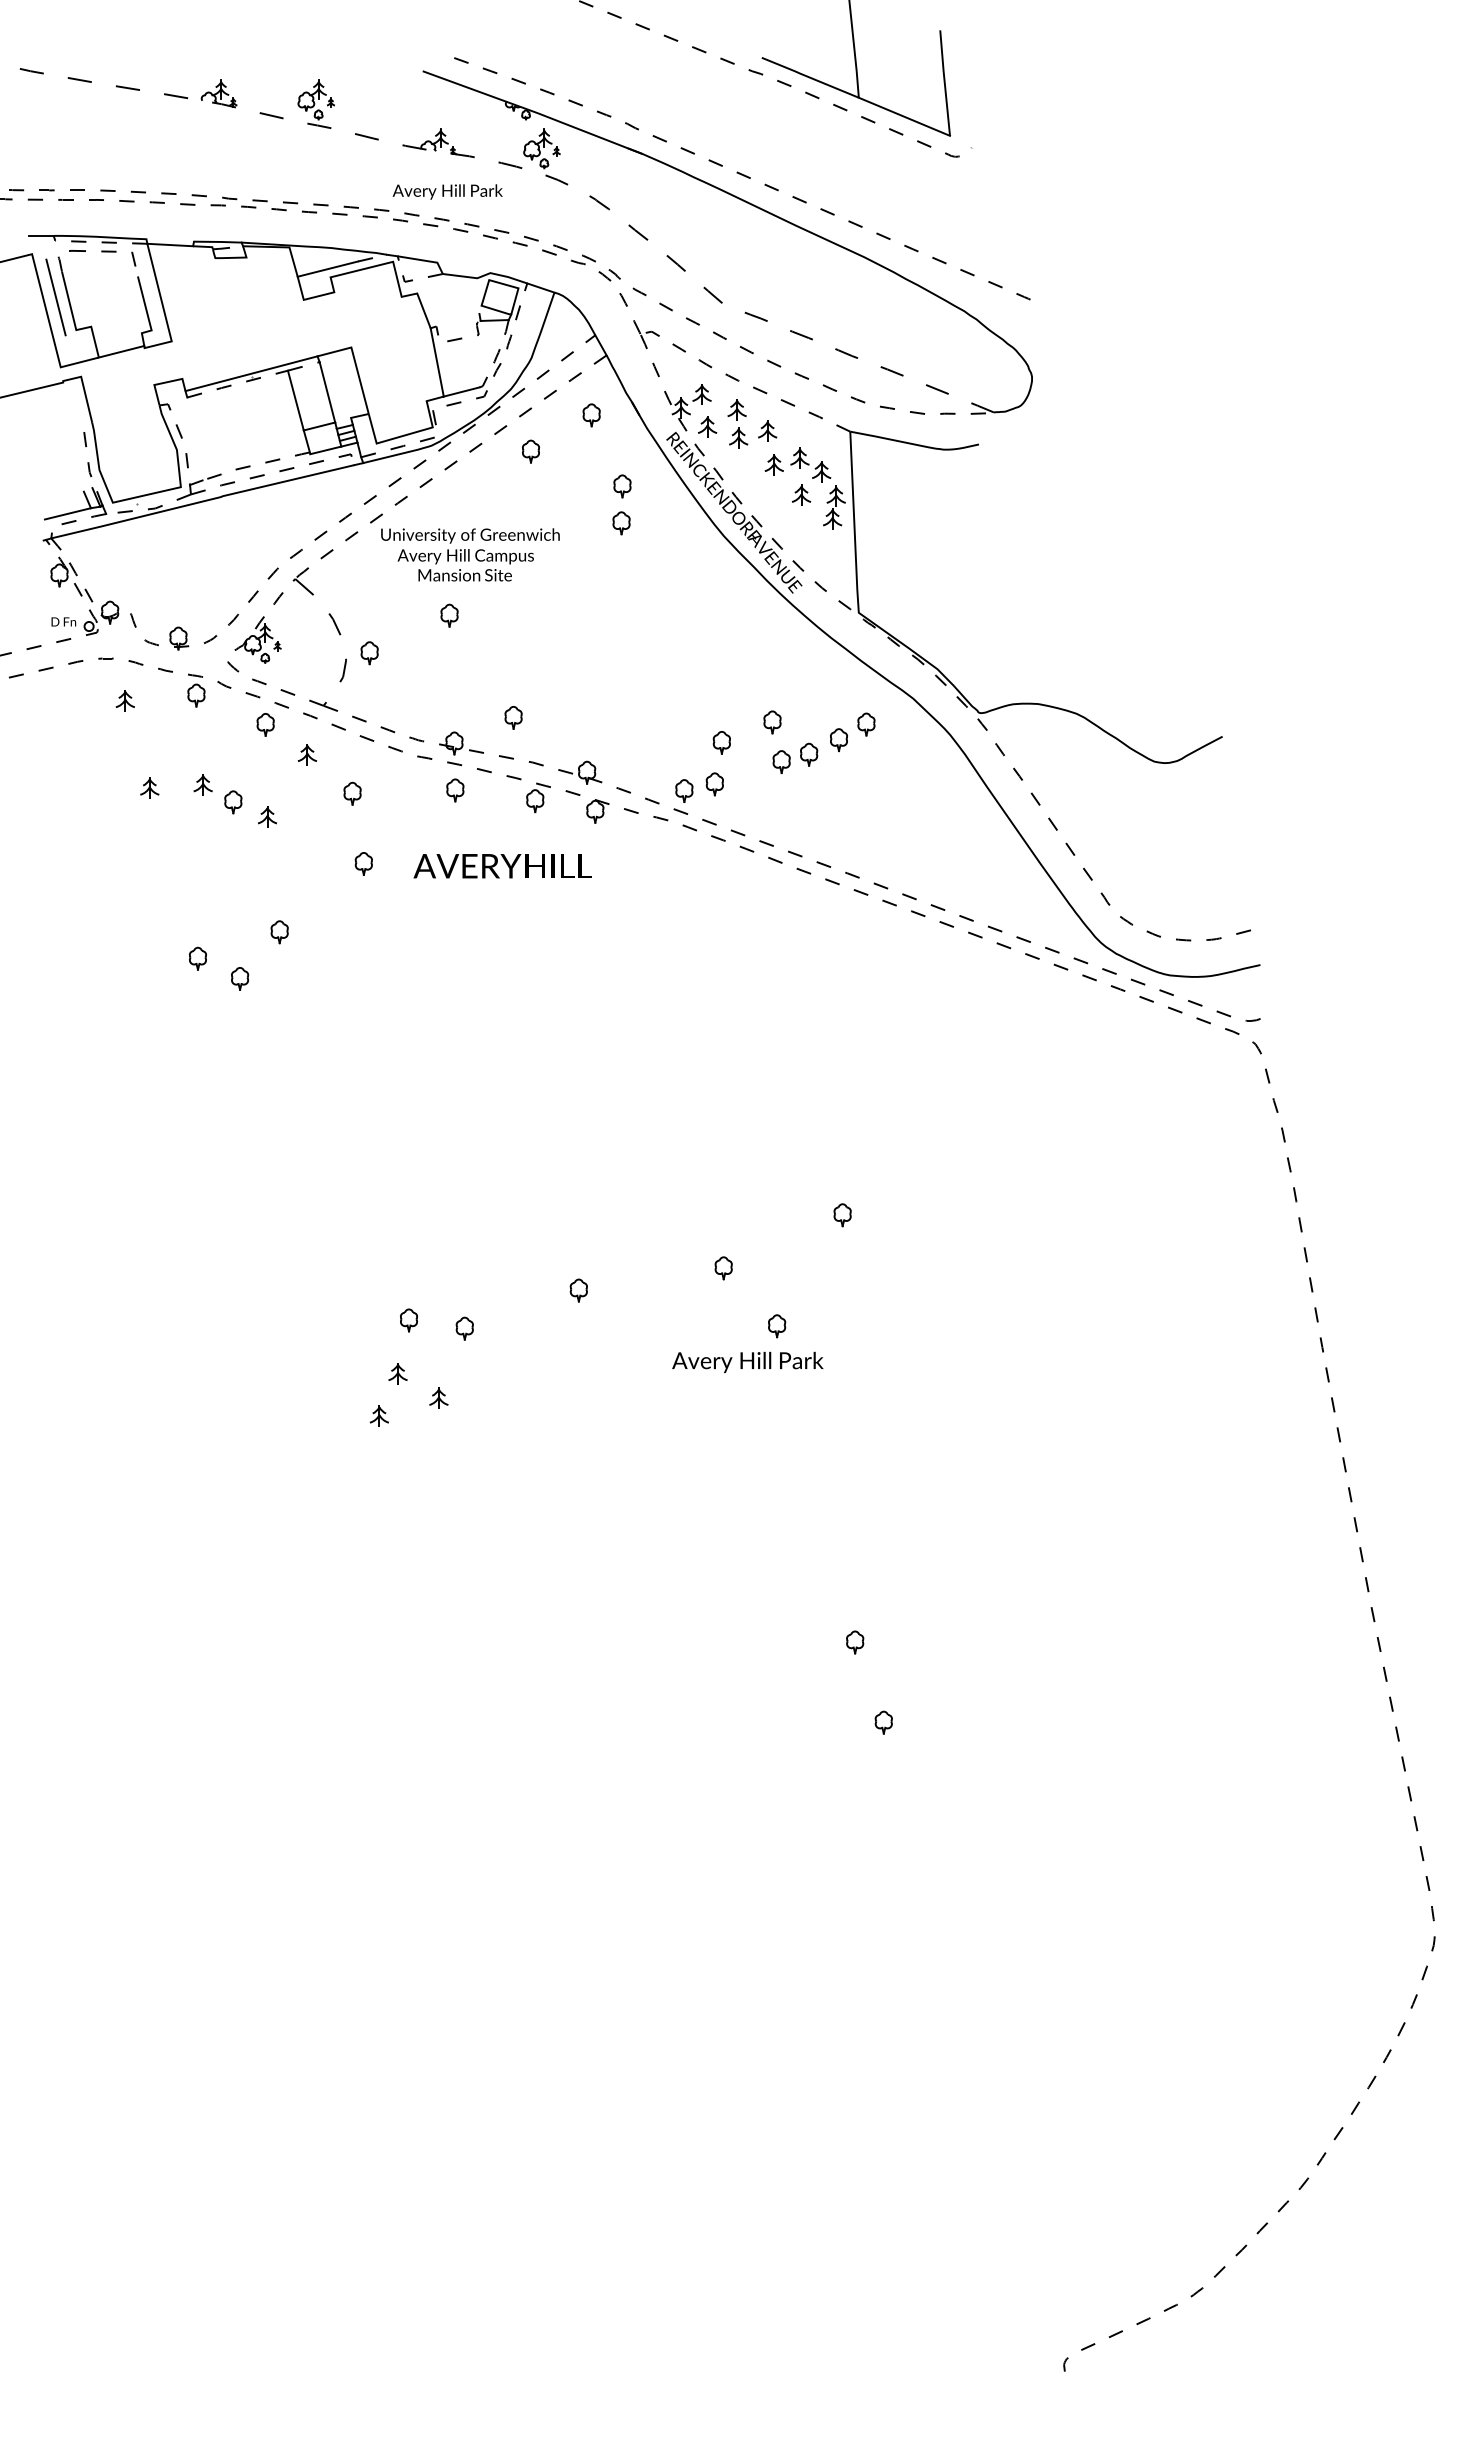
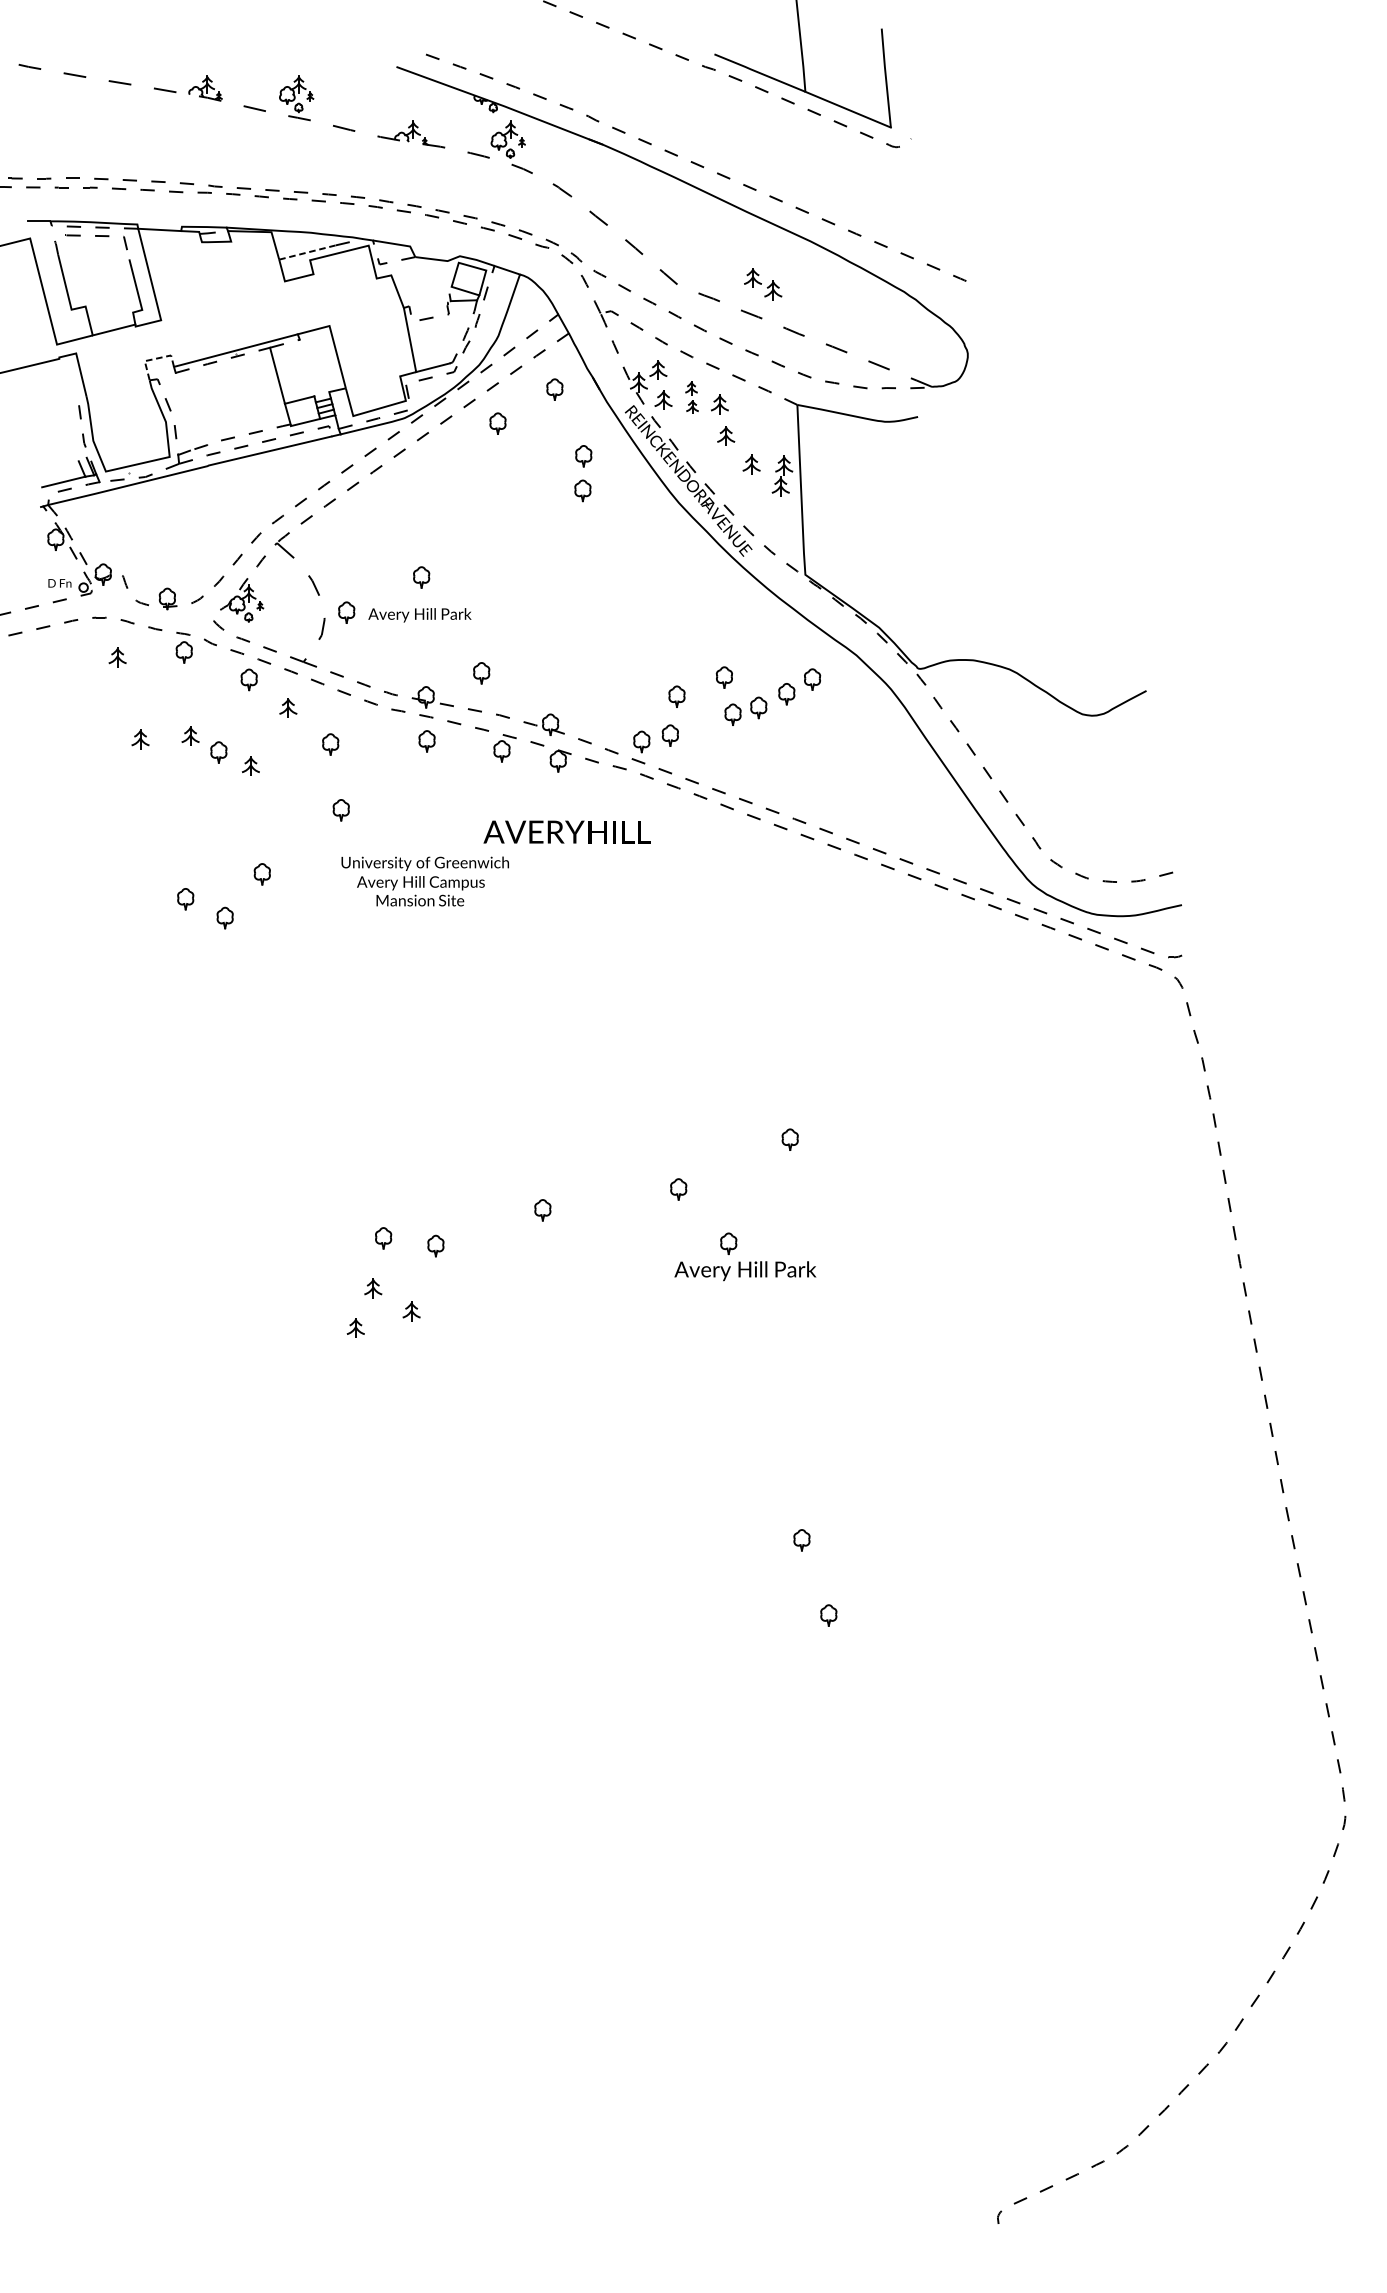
text: (447, 191) -> (419, 614), moved
line: (328, 269) -> (308, 252), solid -> dashed
line: (55, 297) -> (52, 279), removed
line: (164, 382) -> (154, 358), solid -> dashed
line: (327, 392) -> (307, 368), removed
part: (737, 423) -> (691, 397), size x0.7
part: (810, 464) -> (762, 283), moved
text: (470, 554) -> (425, 881), moved
text: (502, 866) -> (566, 832), moved
text: (747, 1361) -> (745, 1270), moved

